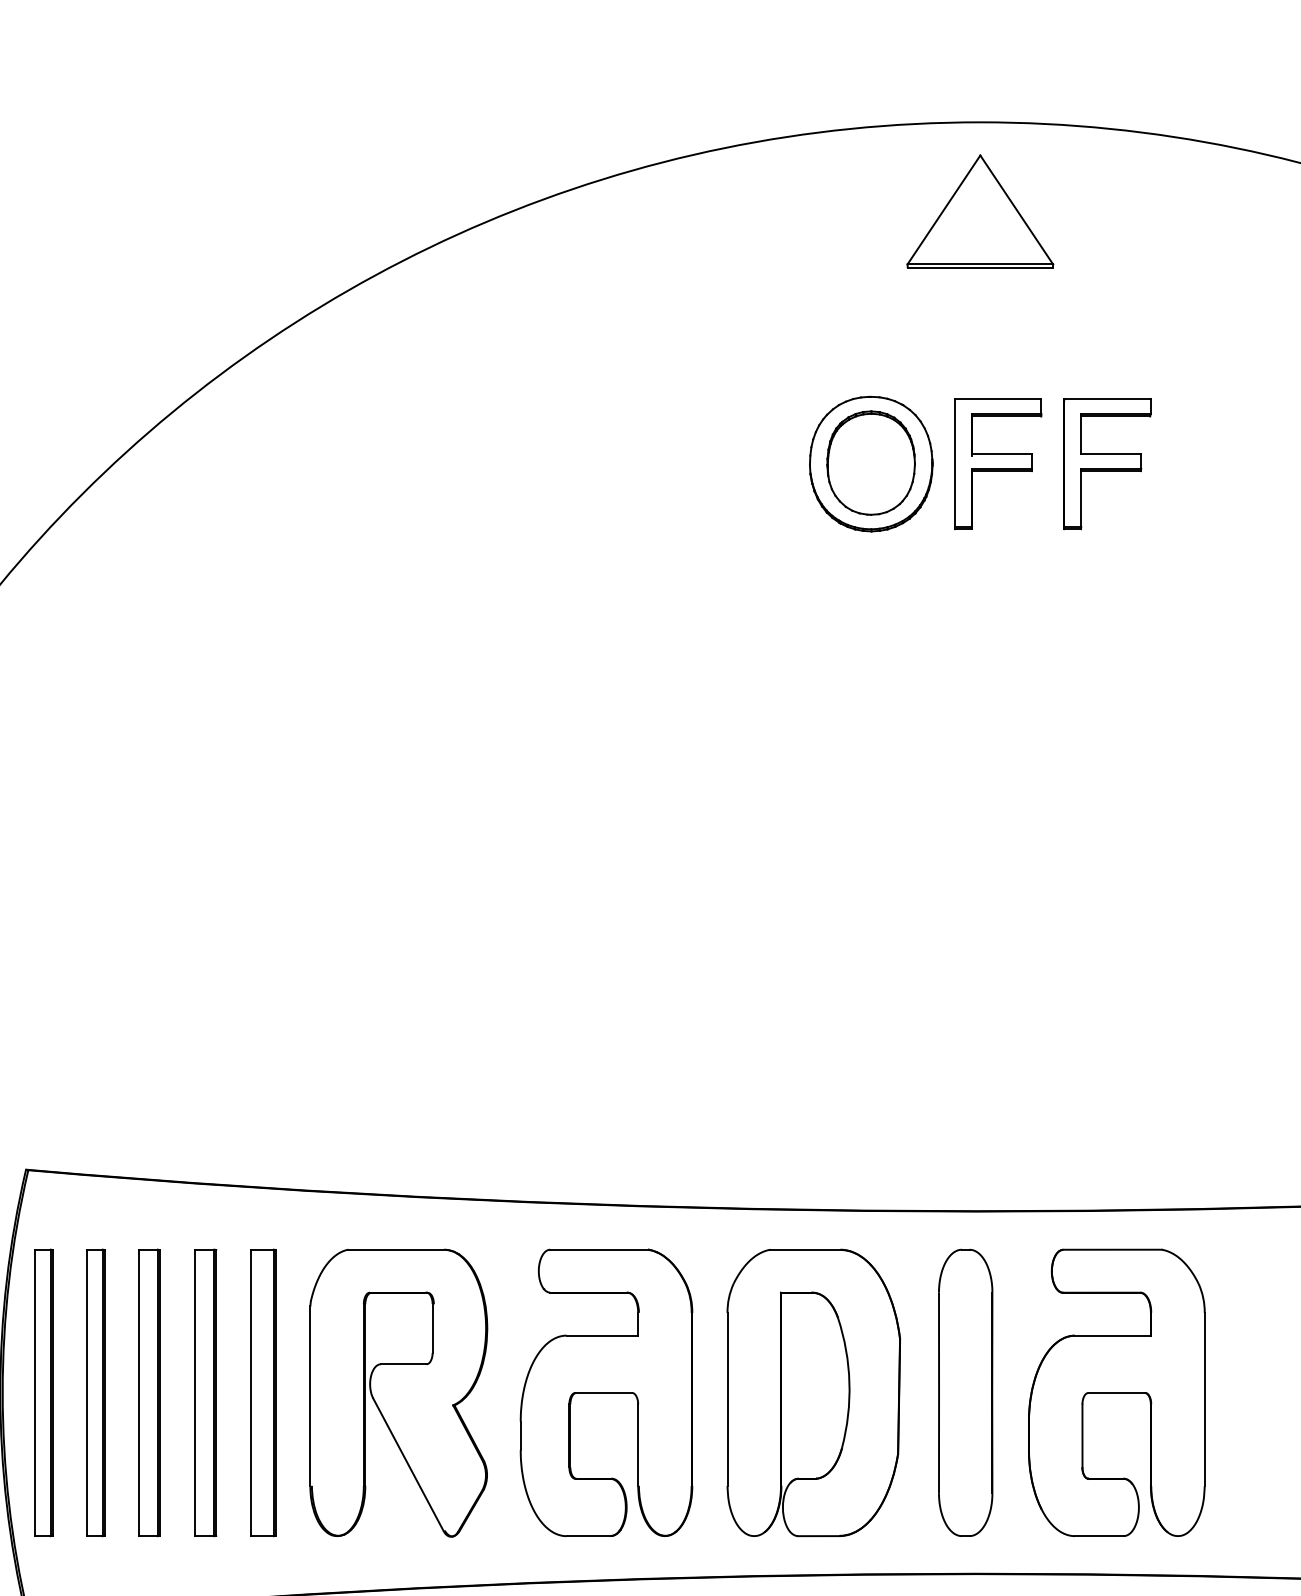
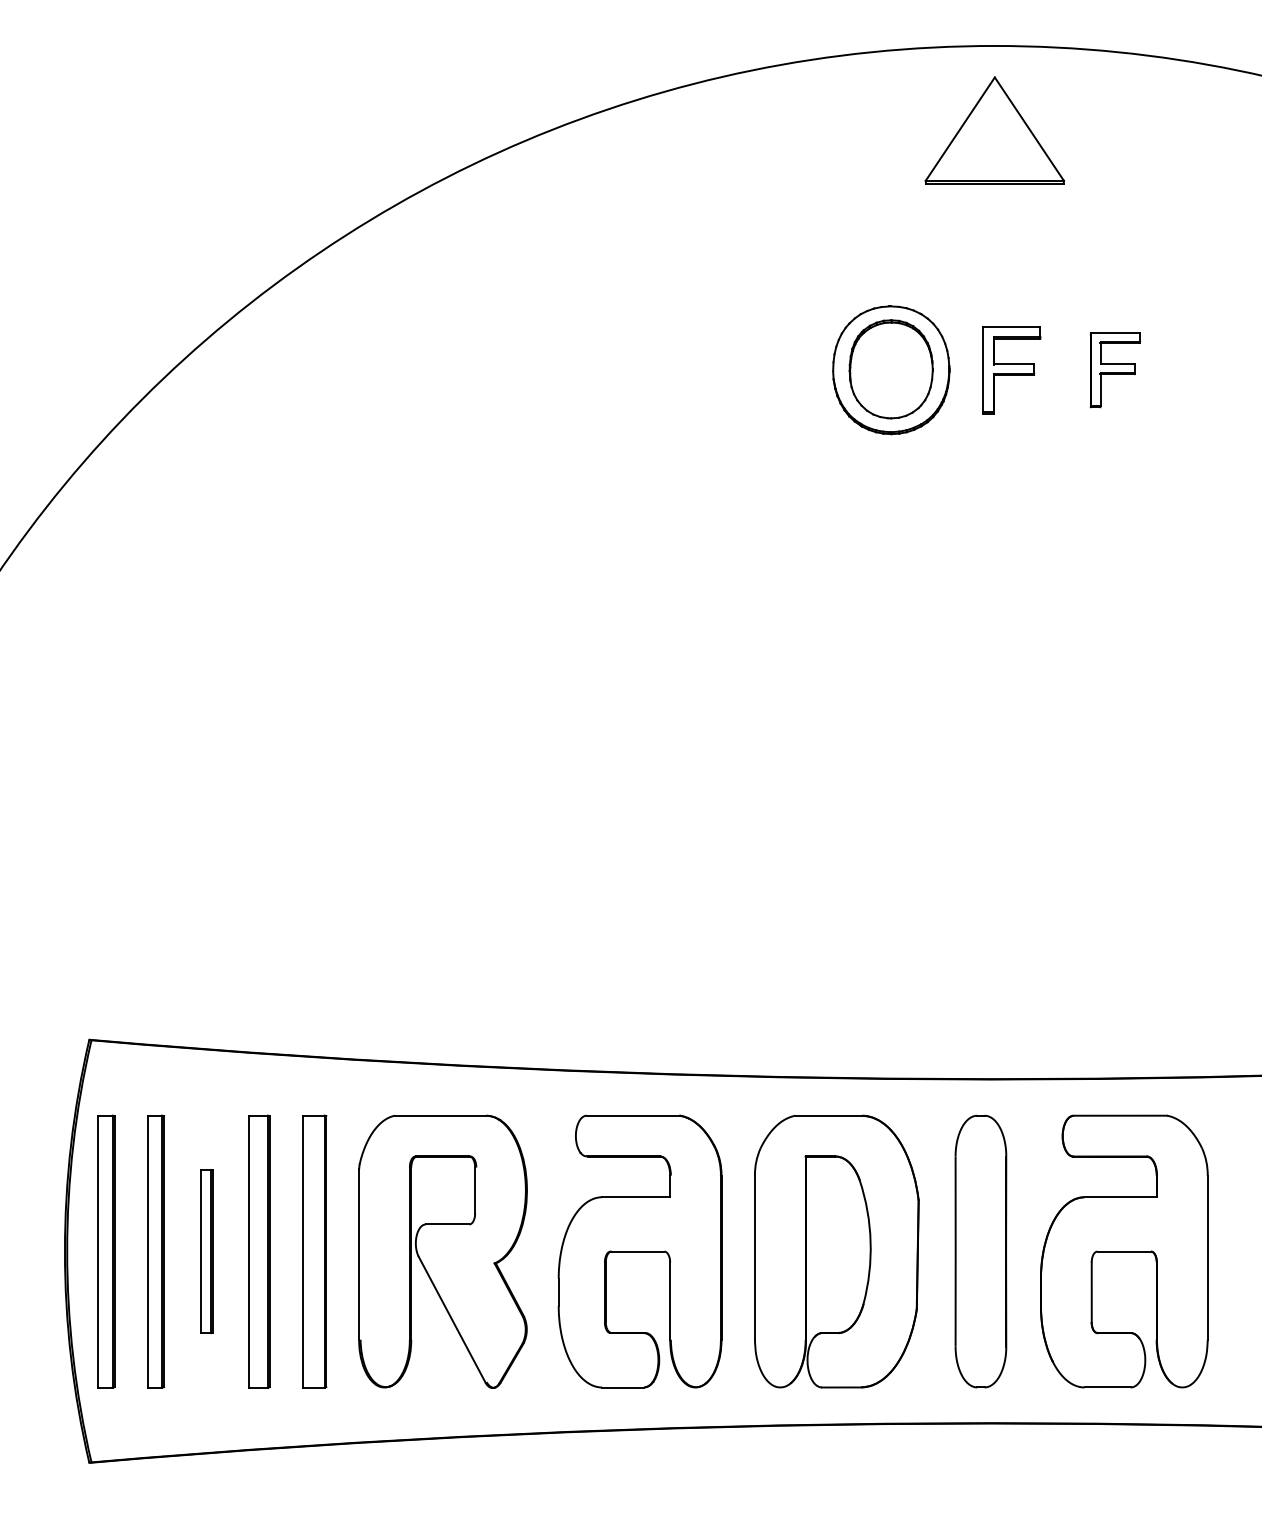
part: (1107, 463) -> (1115, 369), size x0.6
part: (997, 464) -> (1011, 370), size x0.7
part: (149, 1392) -> (206, 1251), size x0.6

